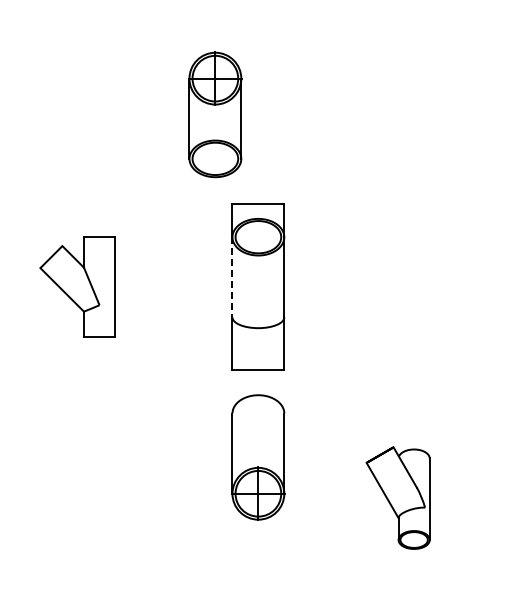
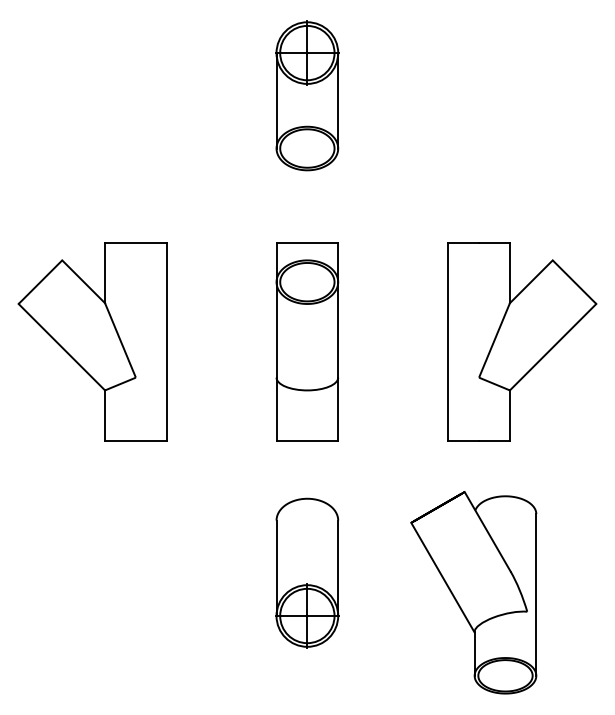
part: (215, 114) -> (307, 95), moved
line: (232, 277) -> (276, 330), dashed -> solid
part: (77, 286) -> (92, 340), size x1.67
part: (439, 286) -> (522, 340), added
part: (258, 457) -> (307, 572), moved
part: (397, 497) -> (472, 591), size x1.67

